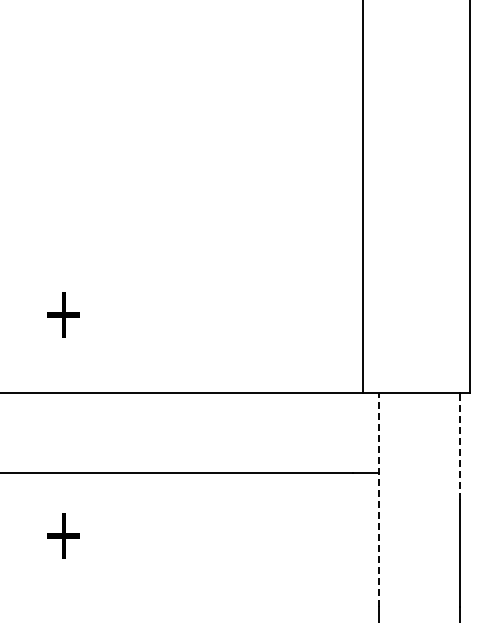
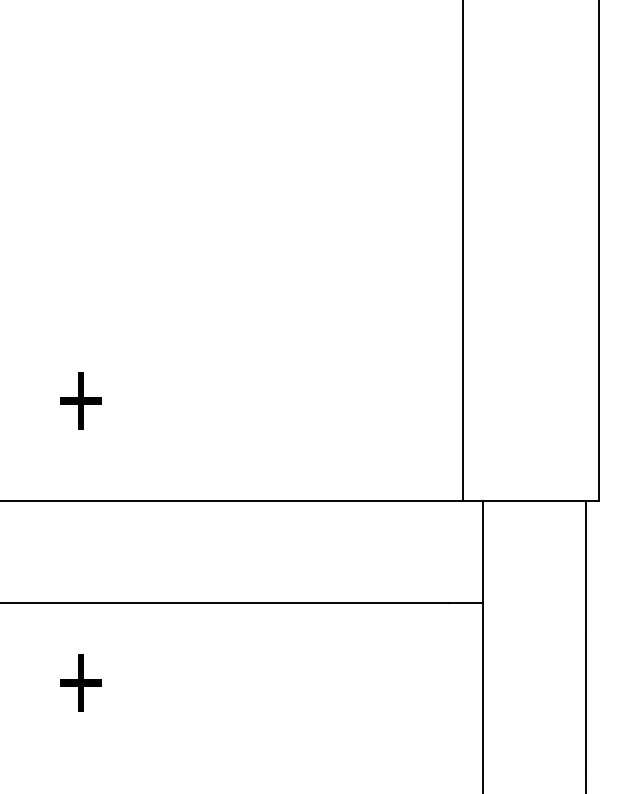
line: (459, 446) -> (585, 569), dashed -> solid
line: (379, 499) -> (483, 636), dashed -> solid

